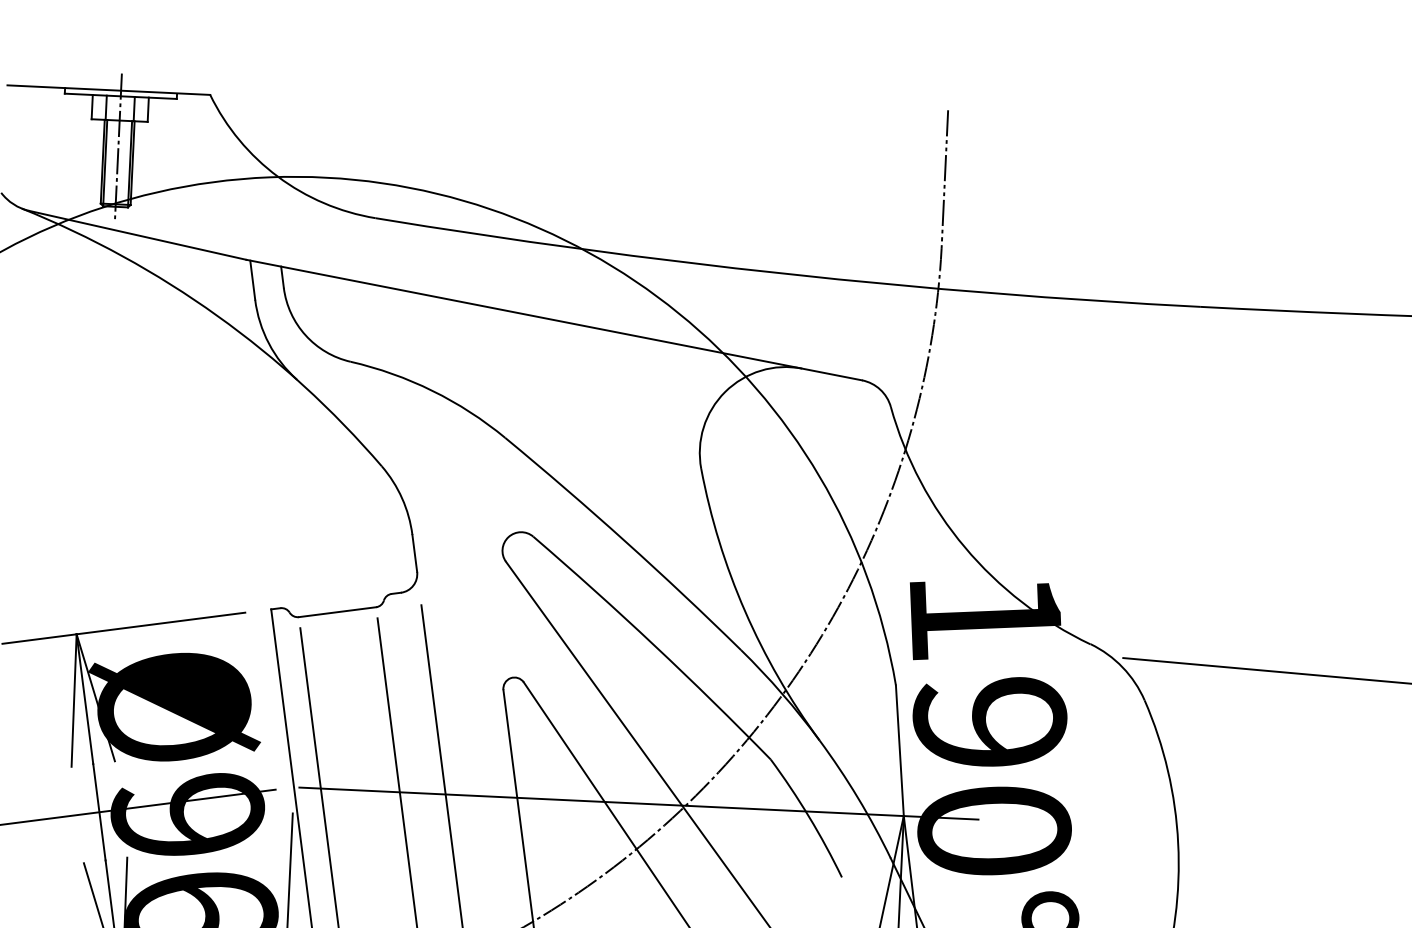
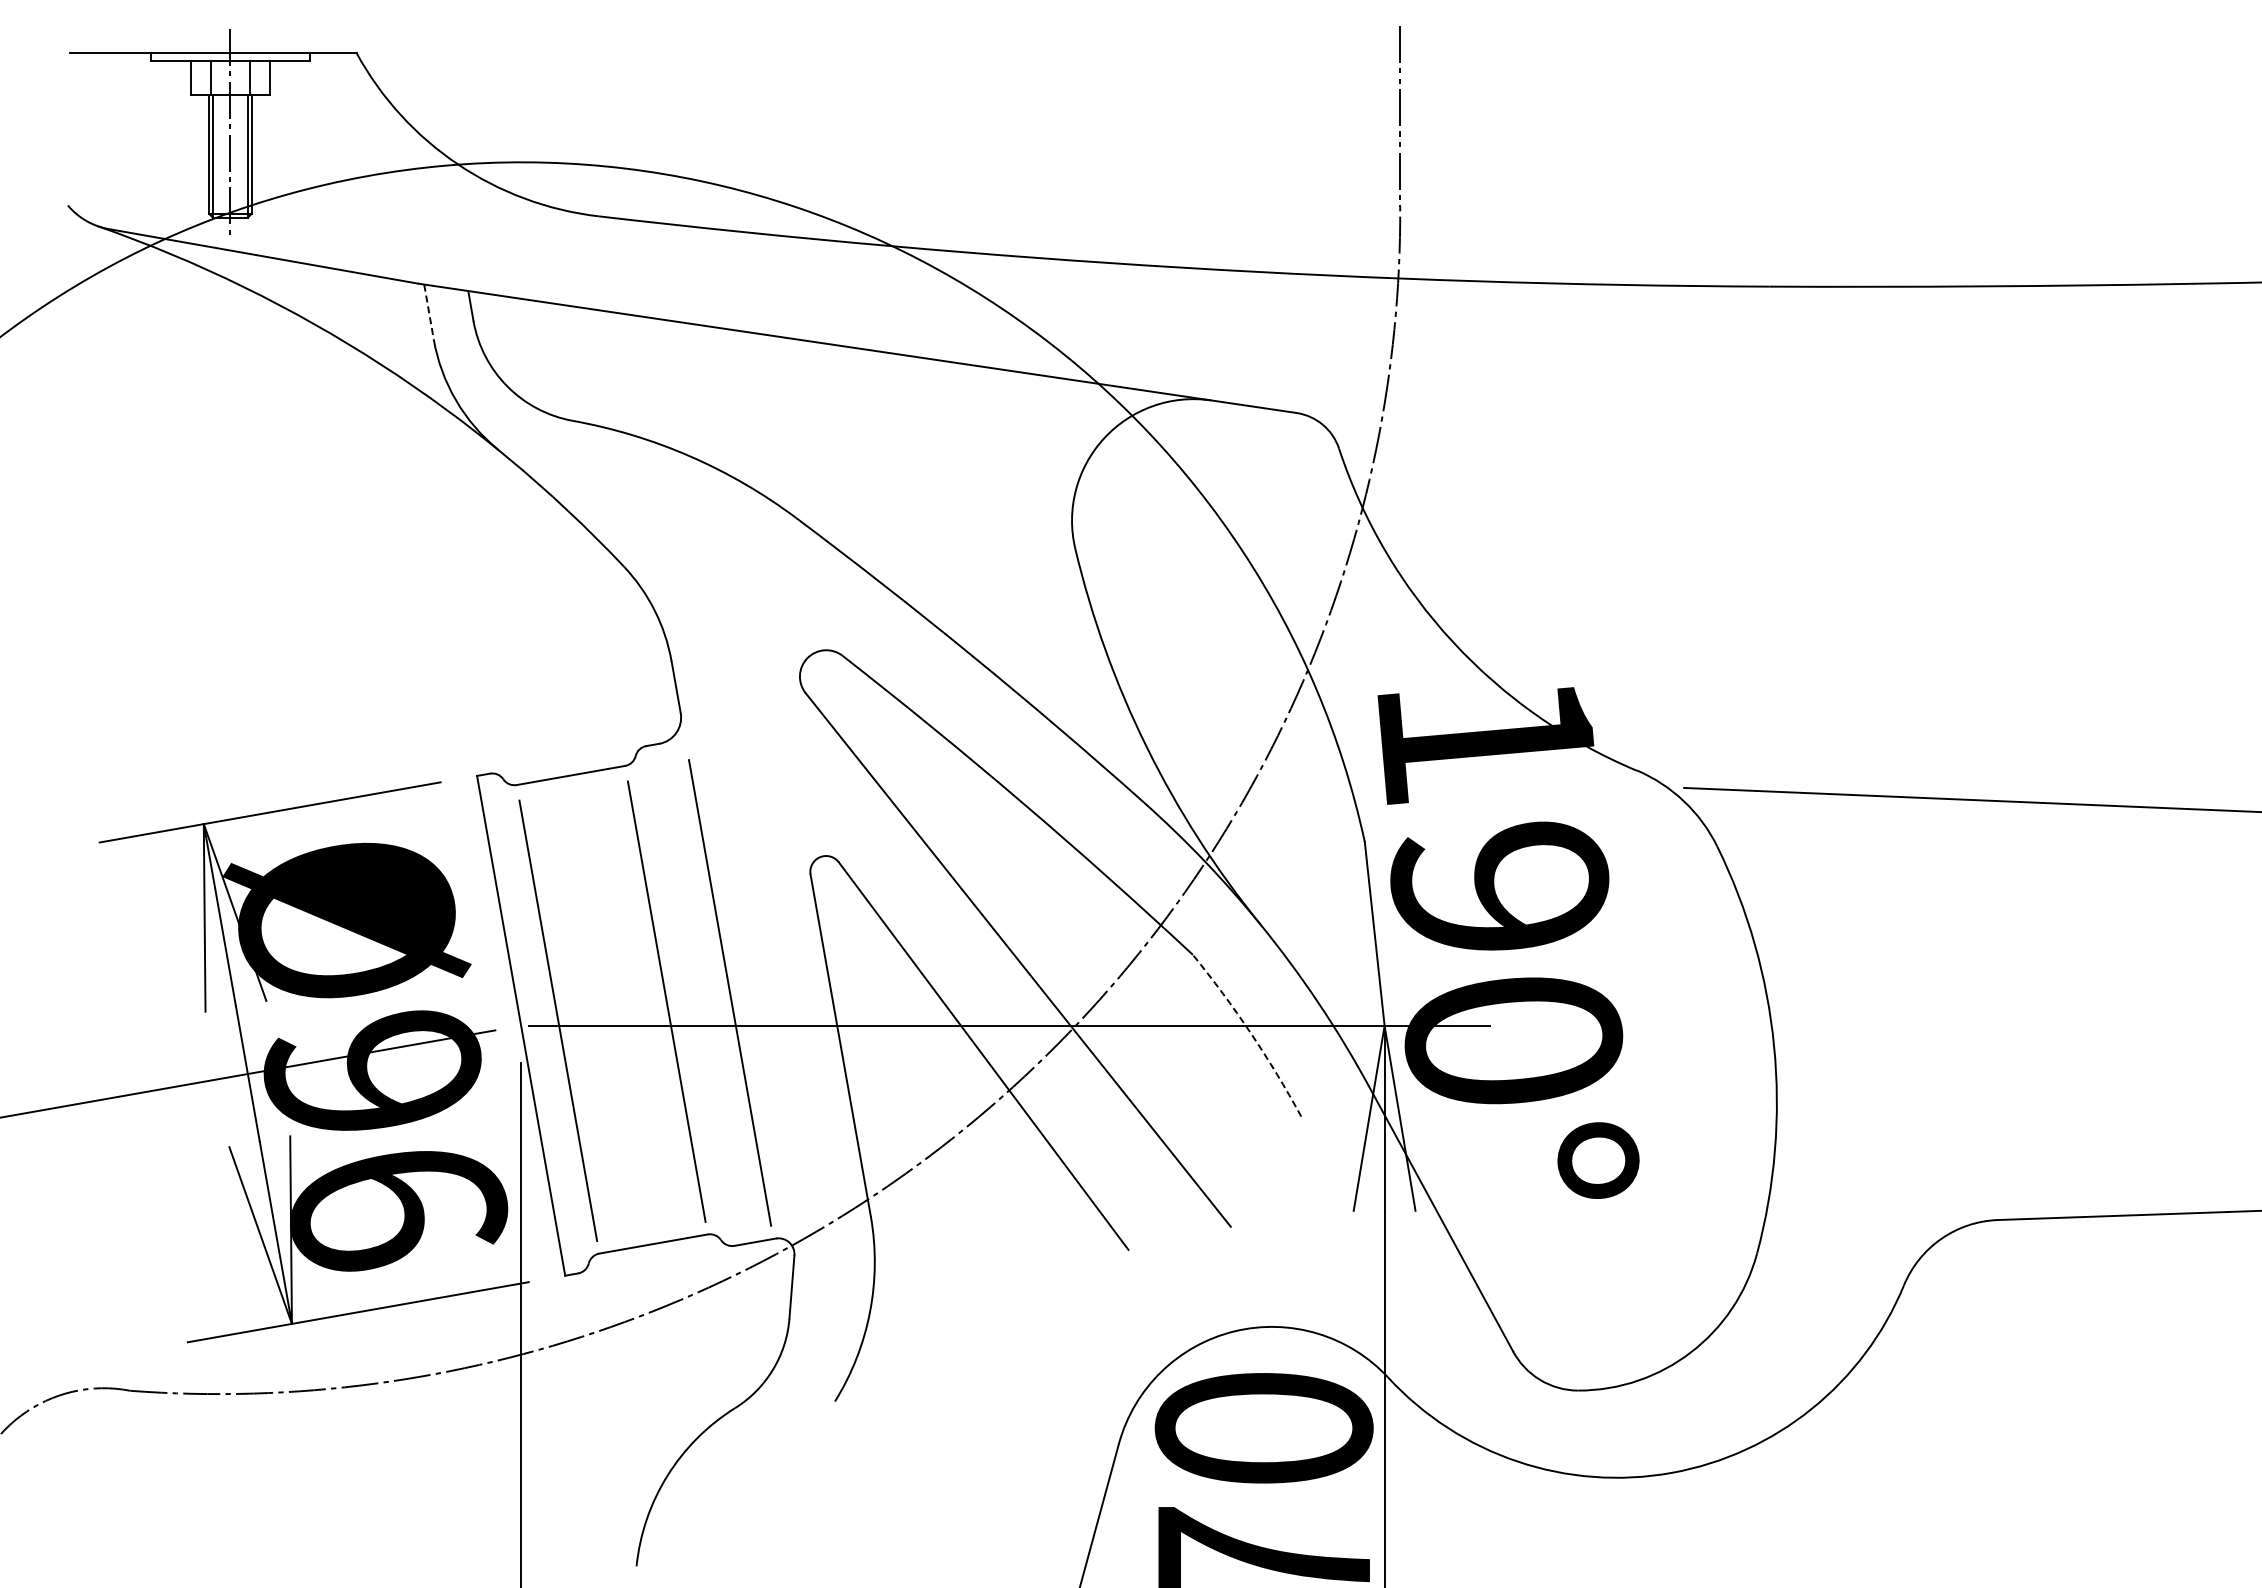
line: (253, 280) -> (429, 312), solid -> dashed
arc: (808, 817) -> (1250, 1033), solid -> dashed

